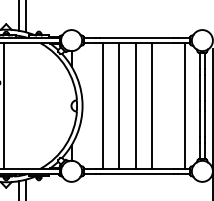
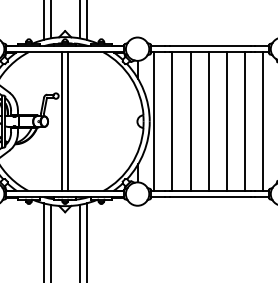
line: (8, 105) -> (67, 121), added
line: (86, 105) -> (154, 121), added
line: (168, 105) -> (244, 121), added

